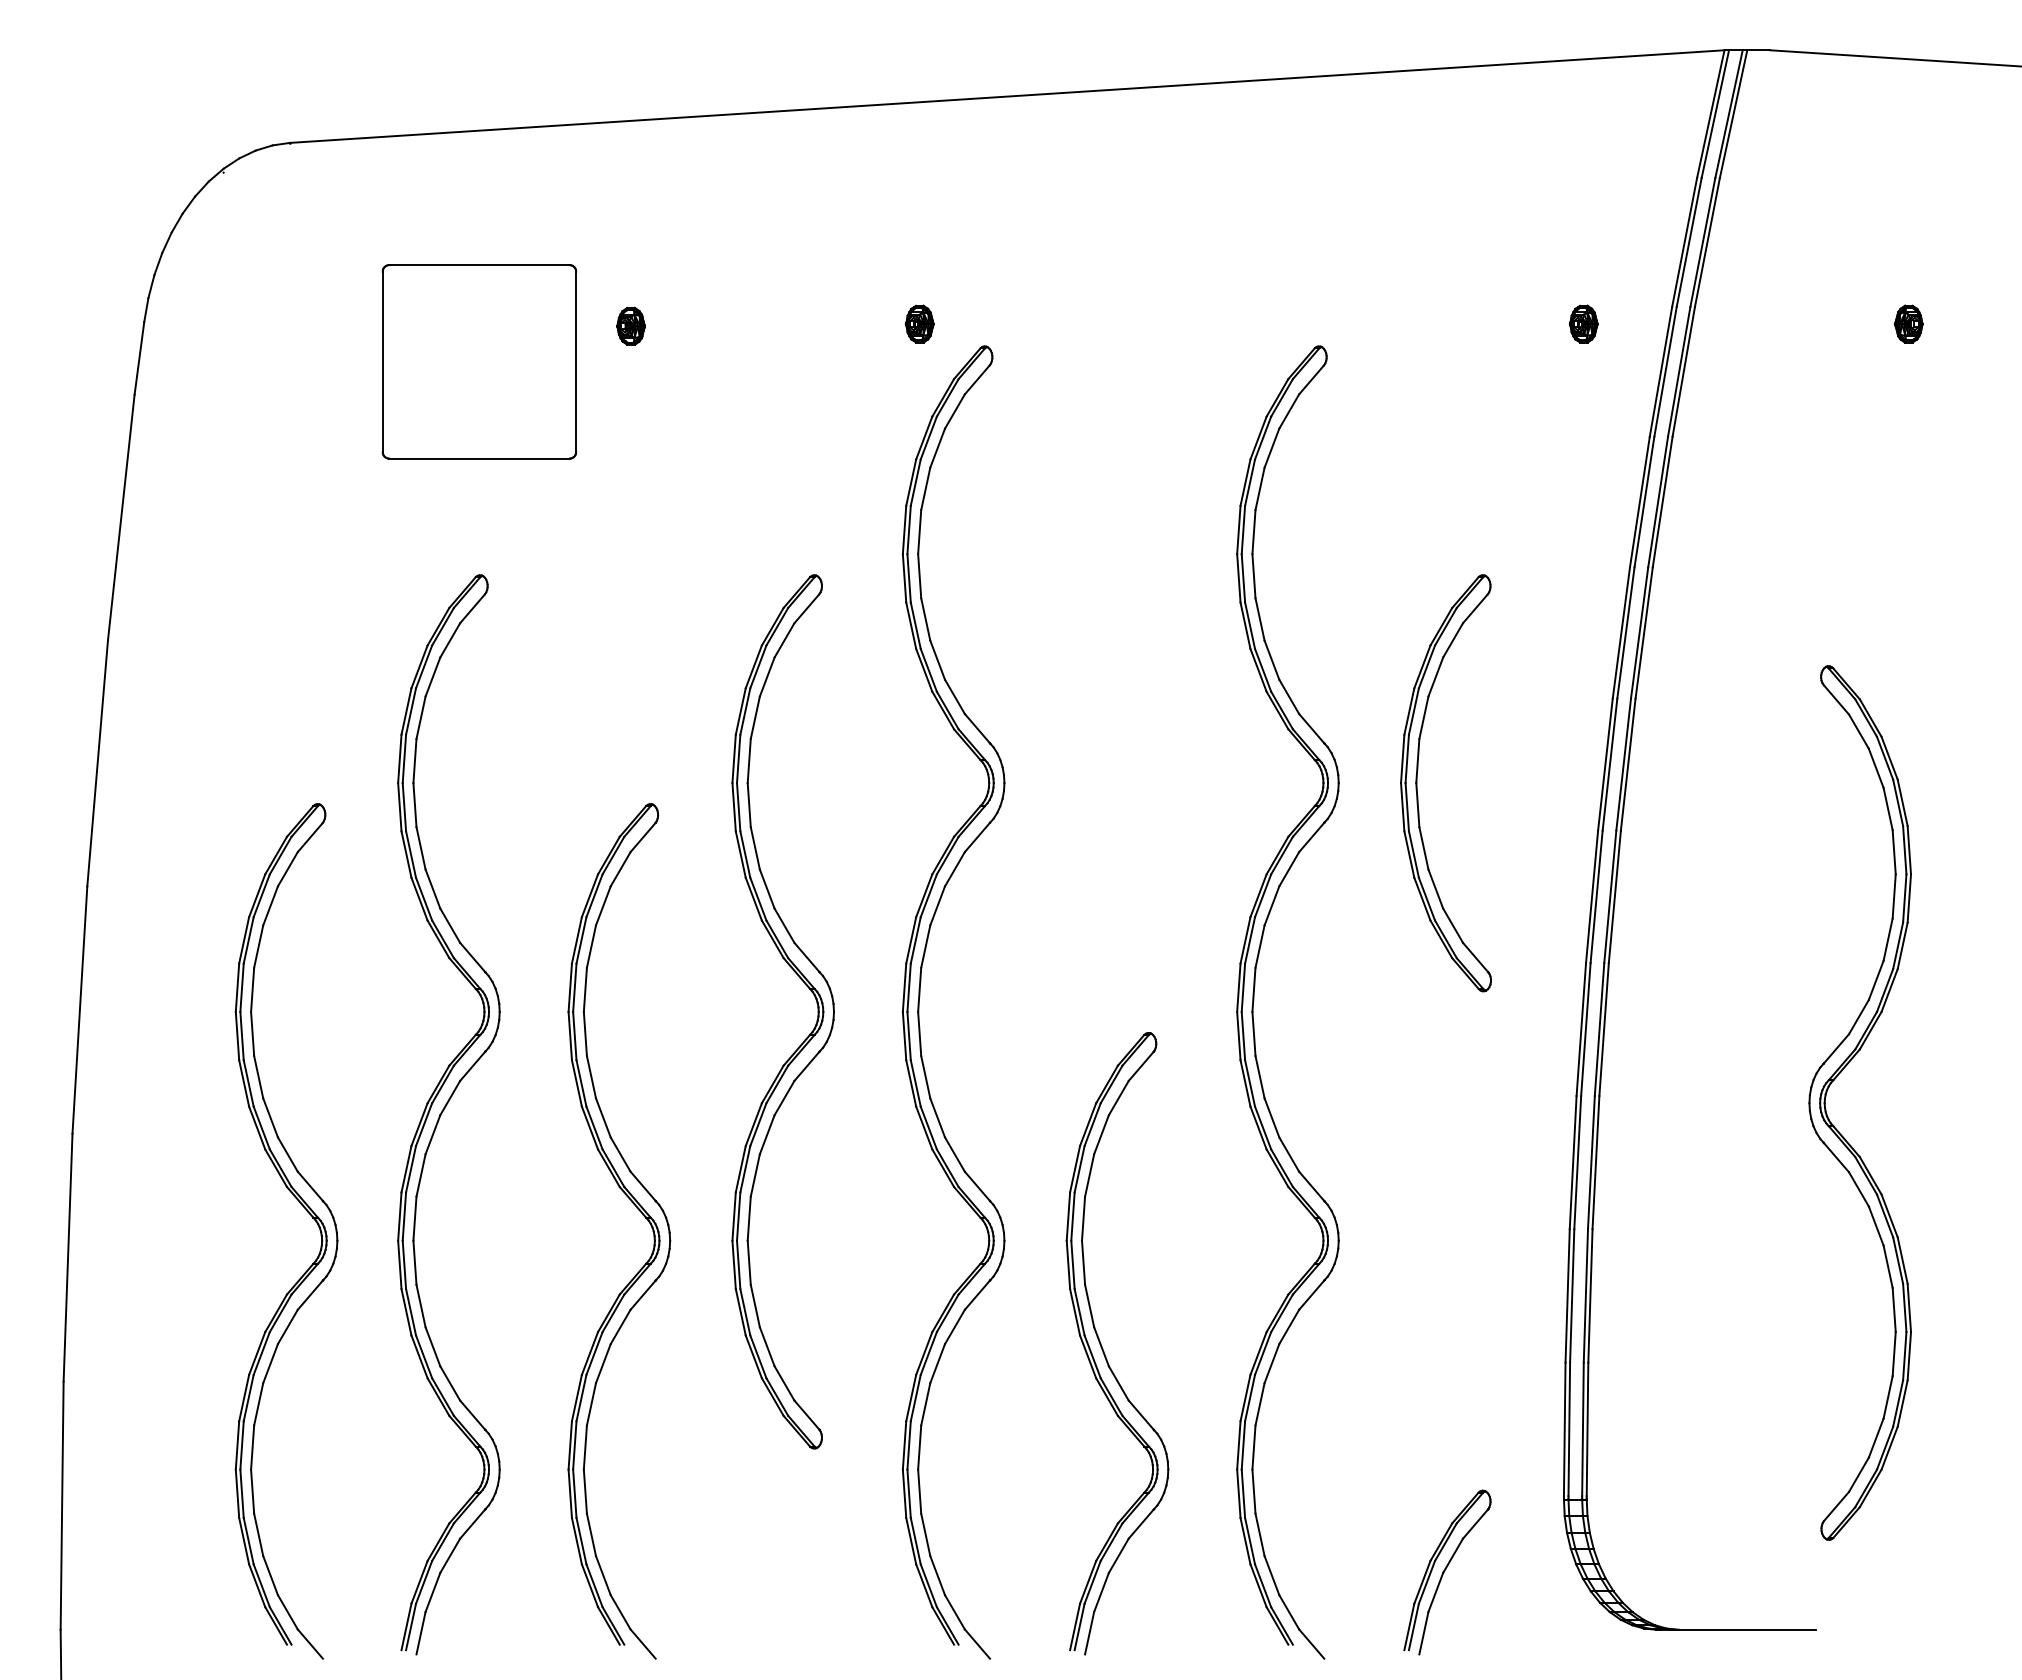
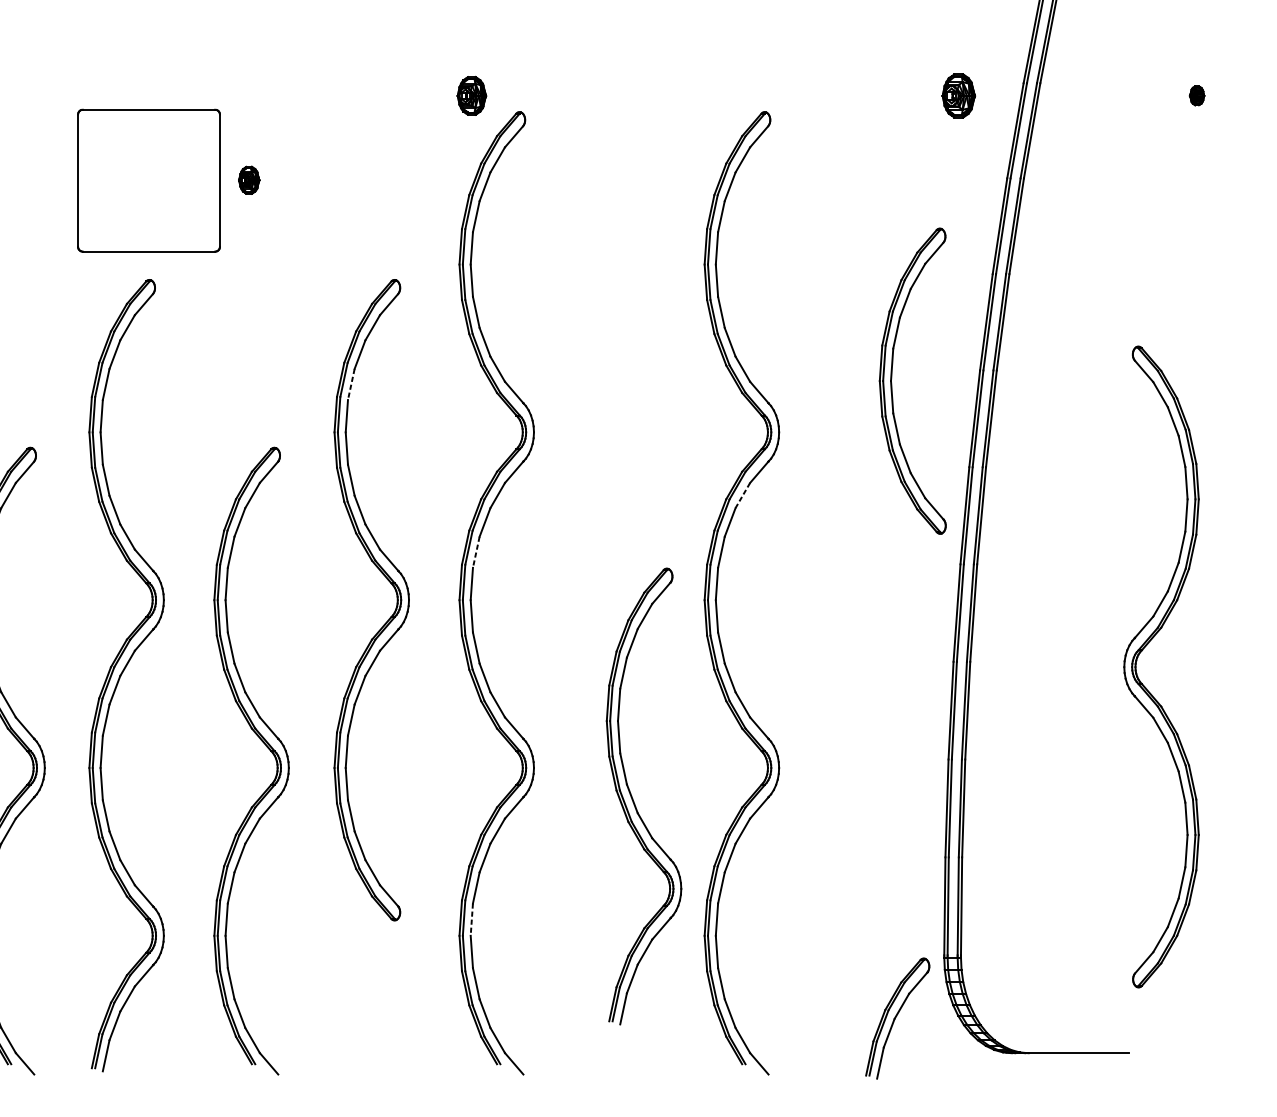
part: (919, 323) -> (471, 95), size x1.4
part: (1583, 323) -> (958, 95), size x1.6
part: (1908, 323) -> (1196, 95), size x0.7
part: (630, 325) -> (248, 179), moved
part: (479, 361) -> (149, 180), moved
line: (755, 717) -> (351, 384), solid -> dashed
part: (1417, 783) -> (891, 381), moved
line: (1289, 869) -> (743, 495), solid -> dashed
line: (925, 946) -> (476, 552), solid -> dashed
part: (1103, 1348) -> (633, 800), moved
line: (919, 1448) -> (471, 920), solid -> dashed
part: (1447, 1572) -> (897, 1018), moved

